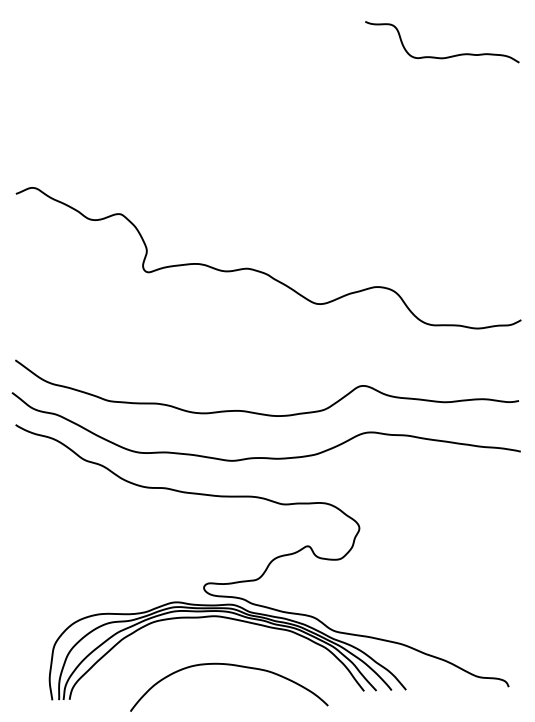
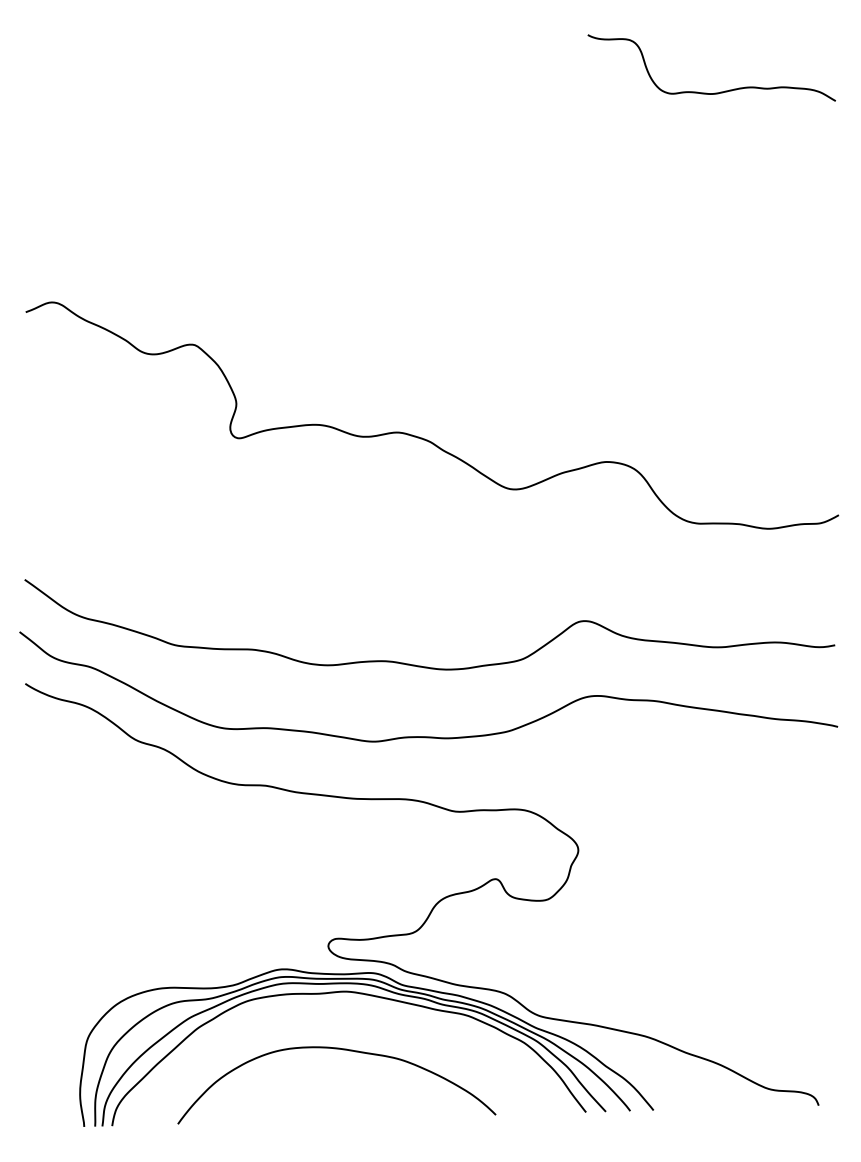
curve: (234, 666) -> (345, 1051), moved

